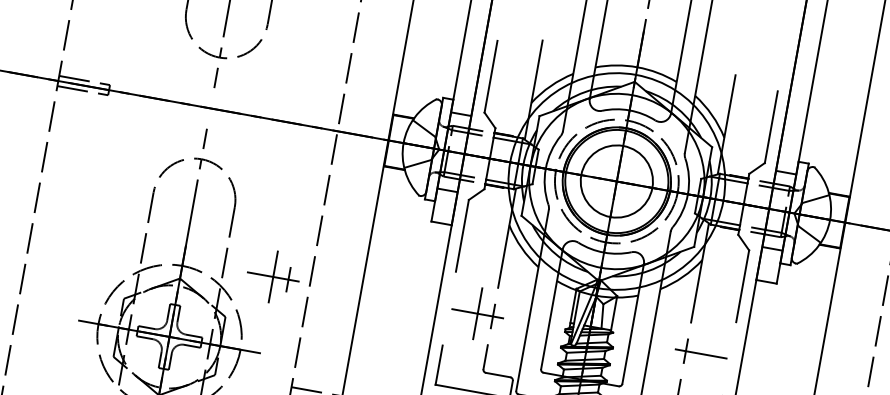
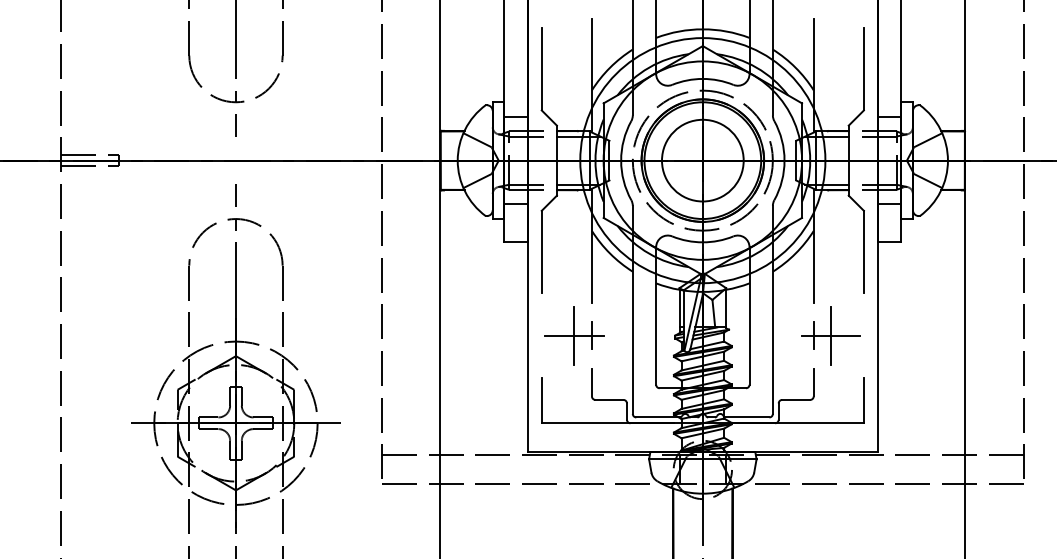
part: (273, 276) -> (339, 335), removed
line: (701, 353) -> (831, 335), added

